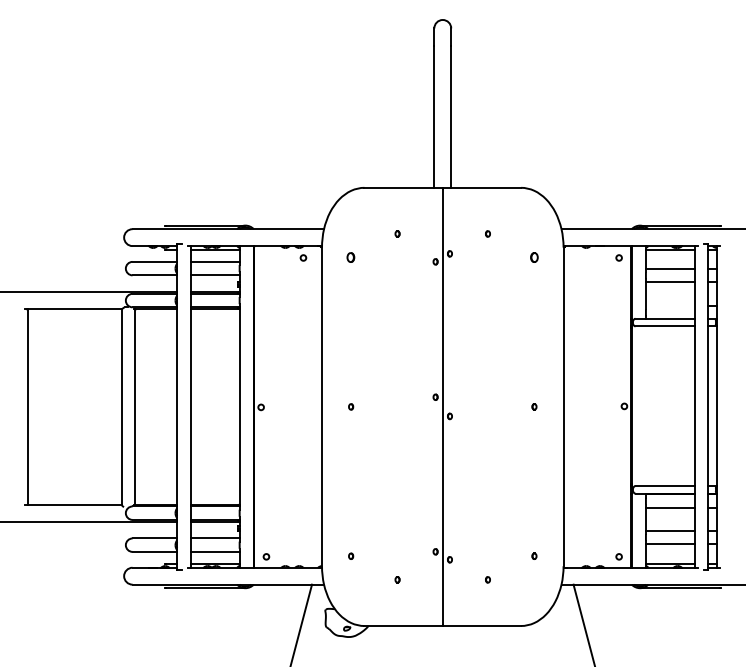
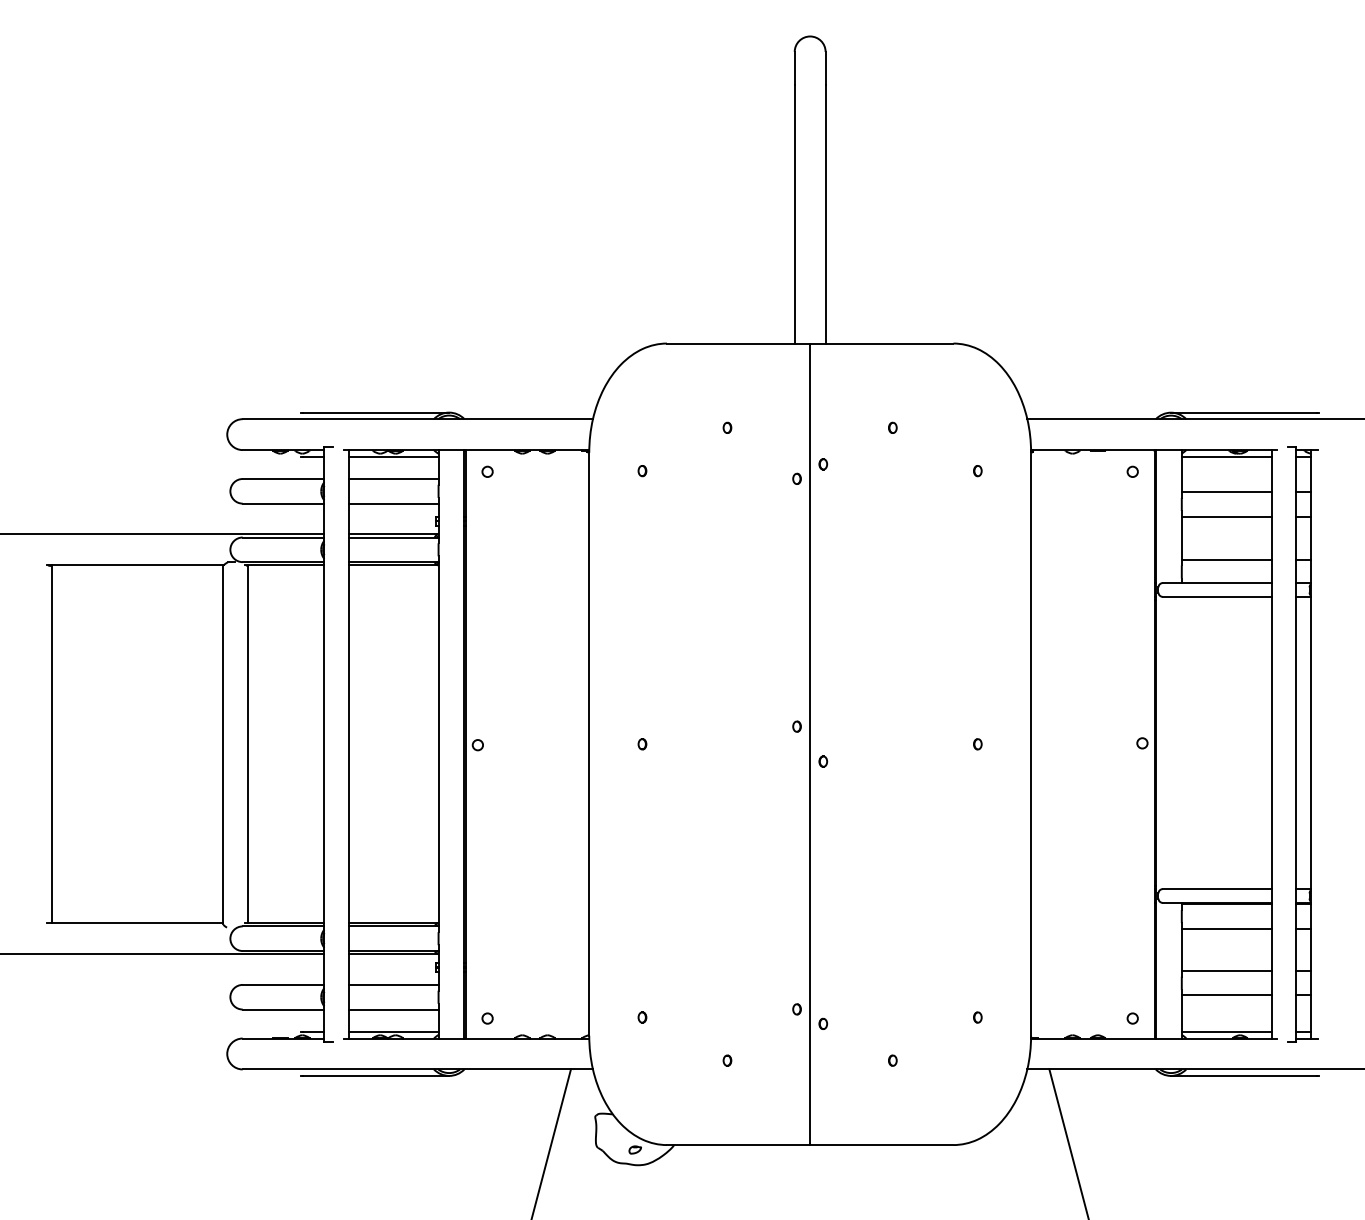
circle: (303, 257) -> (487, 470), moved
part: (351, 257) -> (643, 470), size x0.62
part: (534, 257) -> (977, 470), size x0.62
line: (669, 306) -> (1224, 560), added

